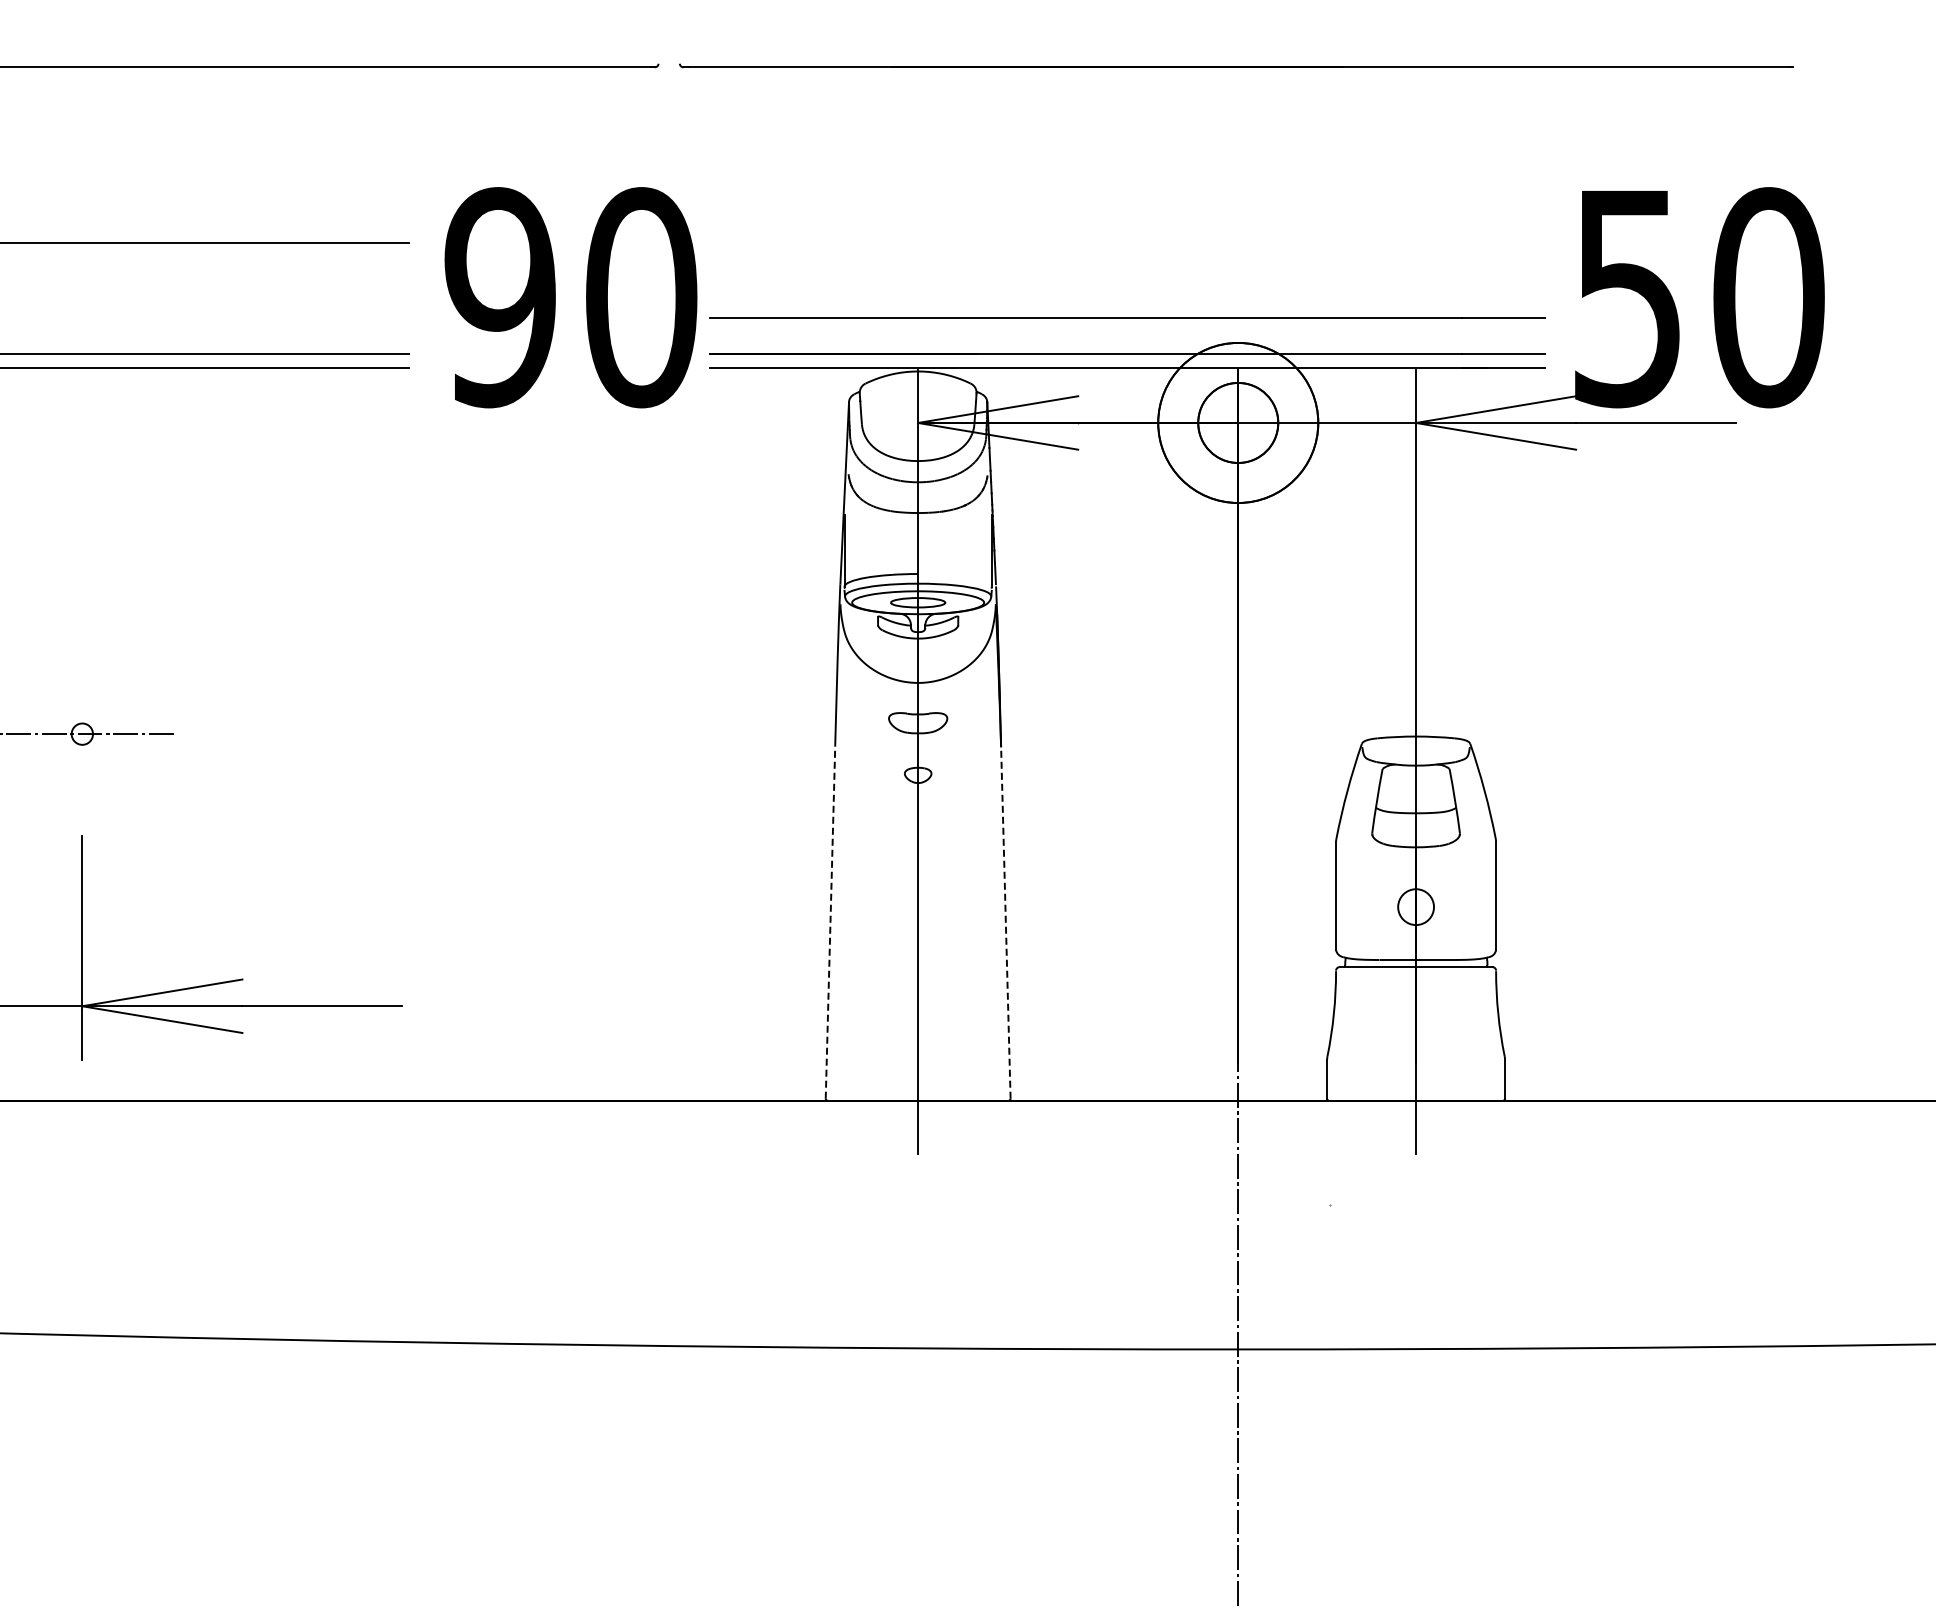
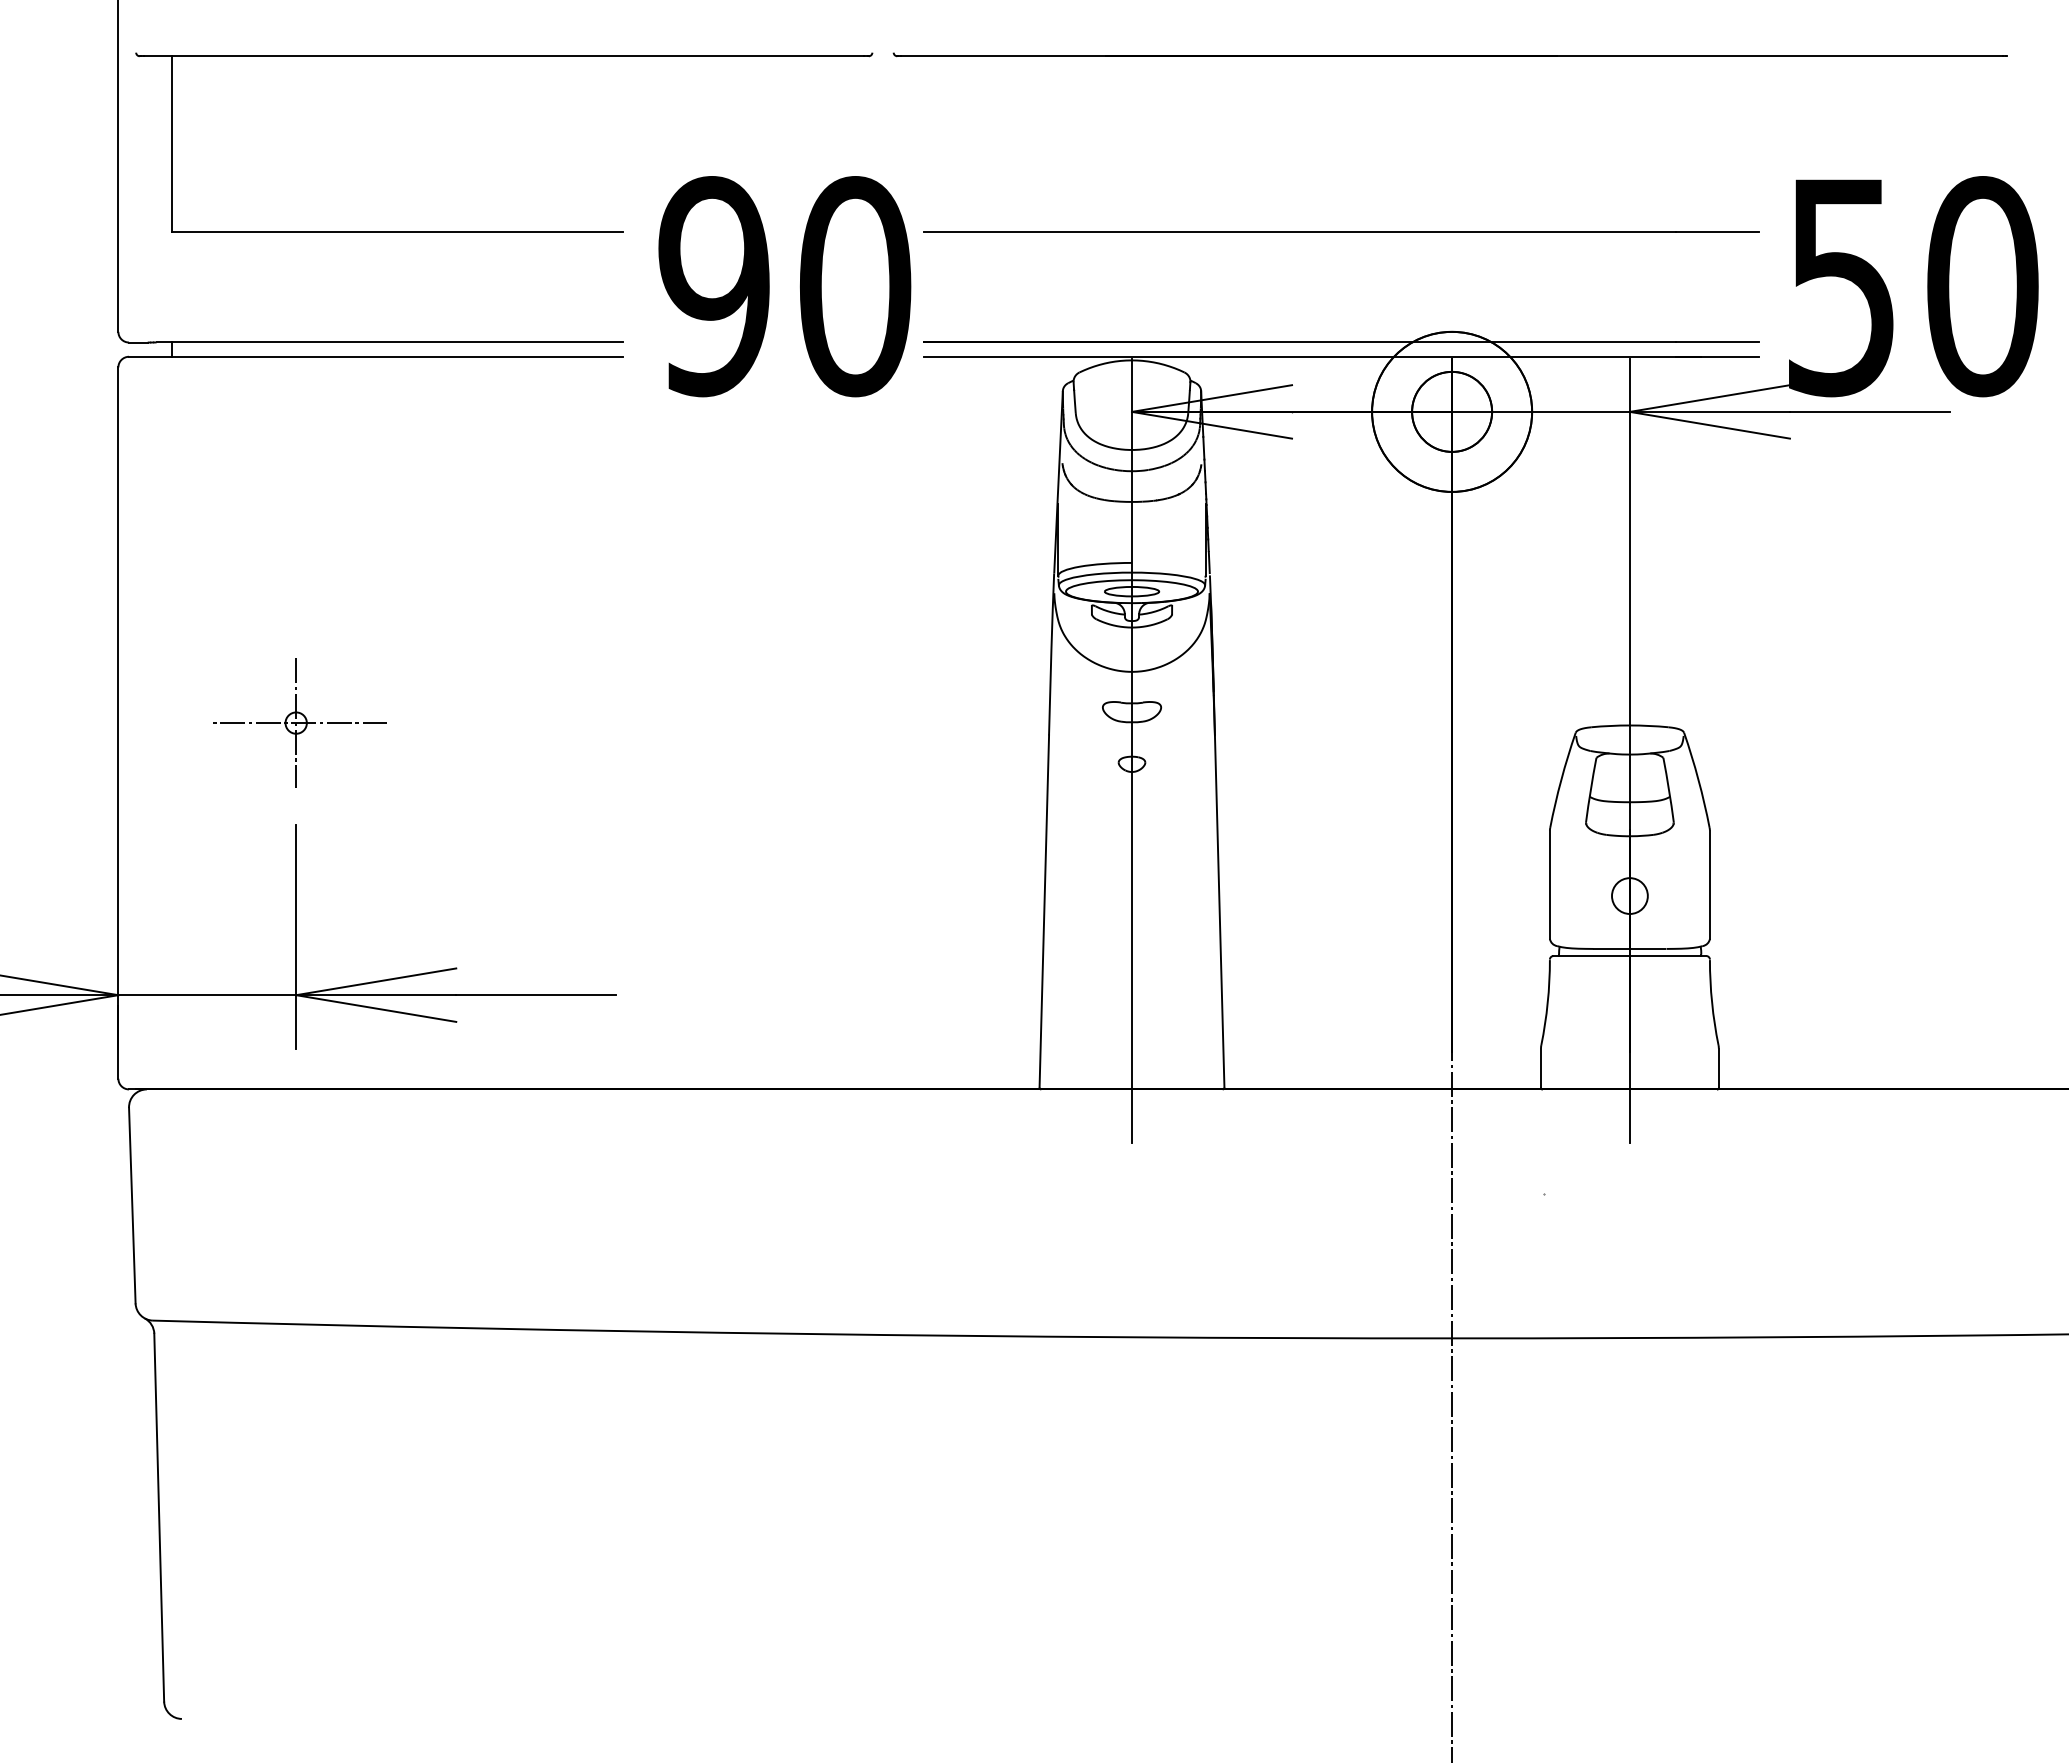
line: (1127, 317) -> (1341, 231), moved
line: (82, 733) -> (296, 722), added
line: (830, 922) -> (1044, 911), dashed -> solid
line: (1005, 922) -> (1219, 911), dashed -> solid

